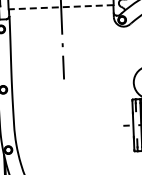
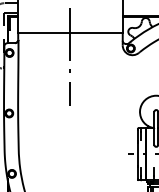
line: (61, 7) -> (70, 33), dashed -> solid

